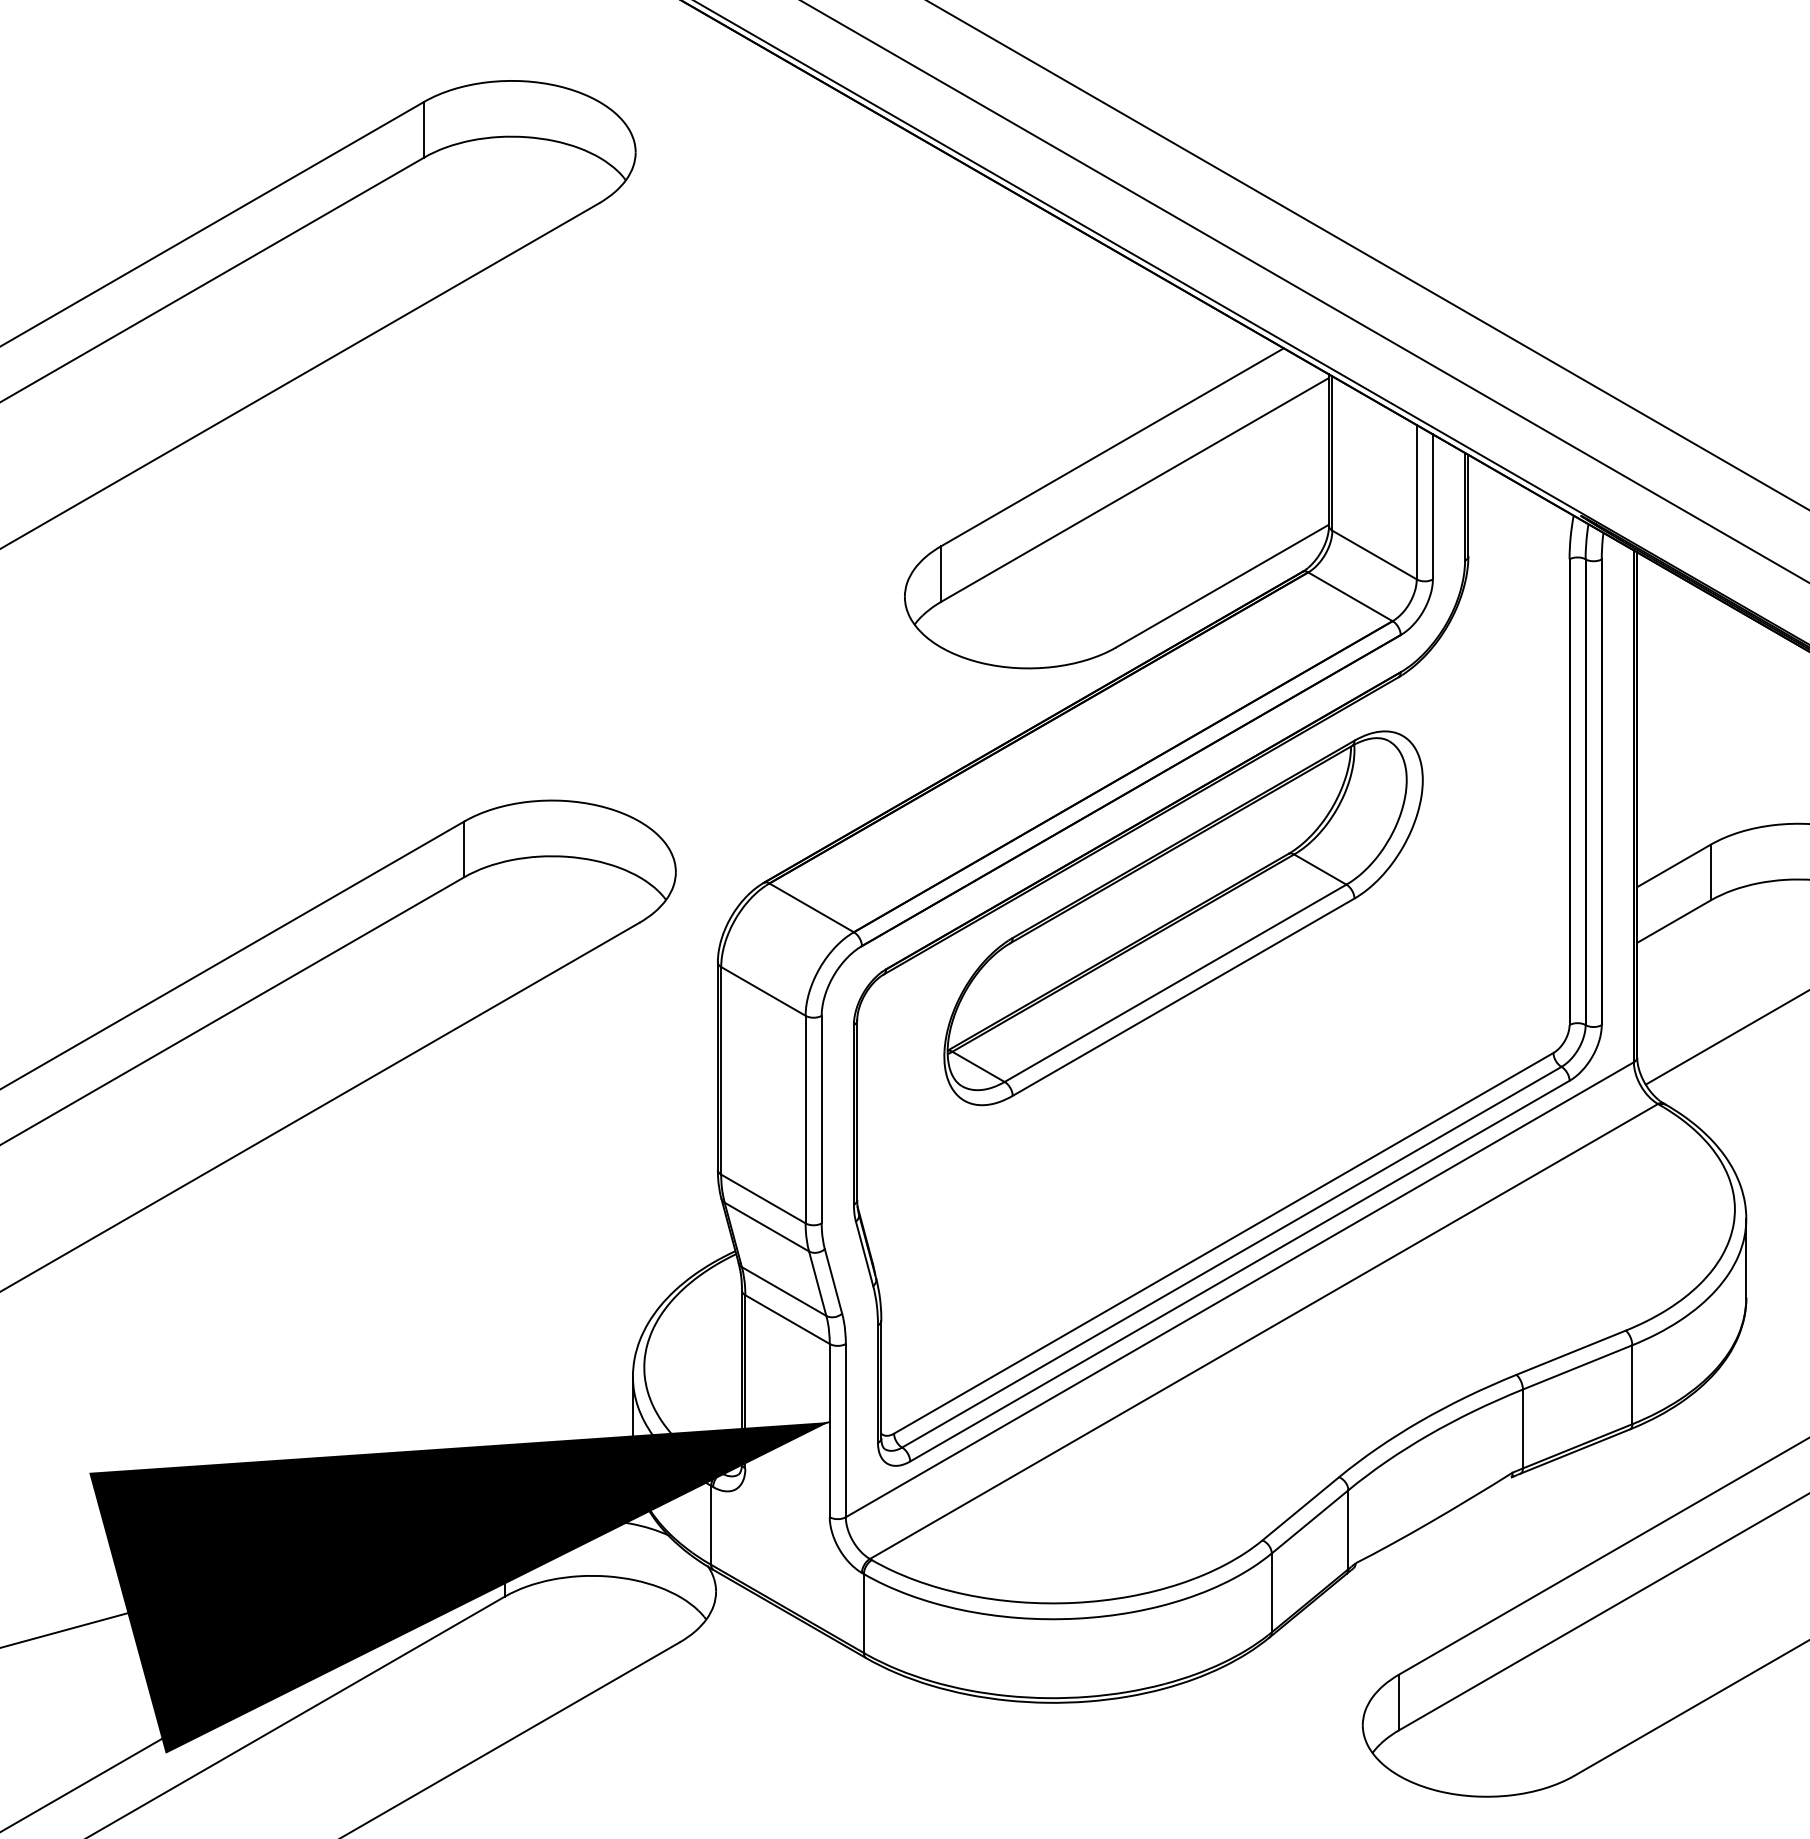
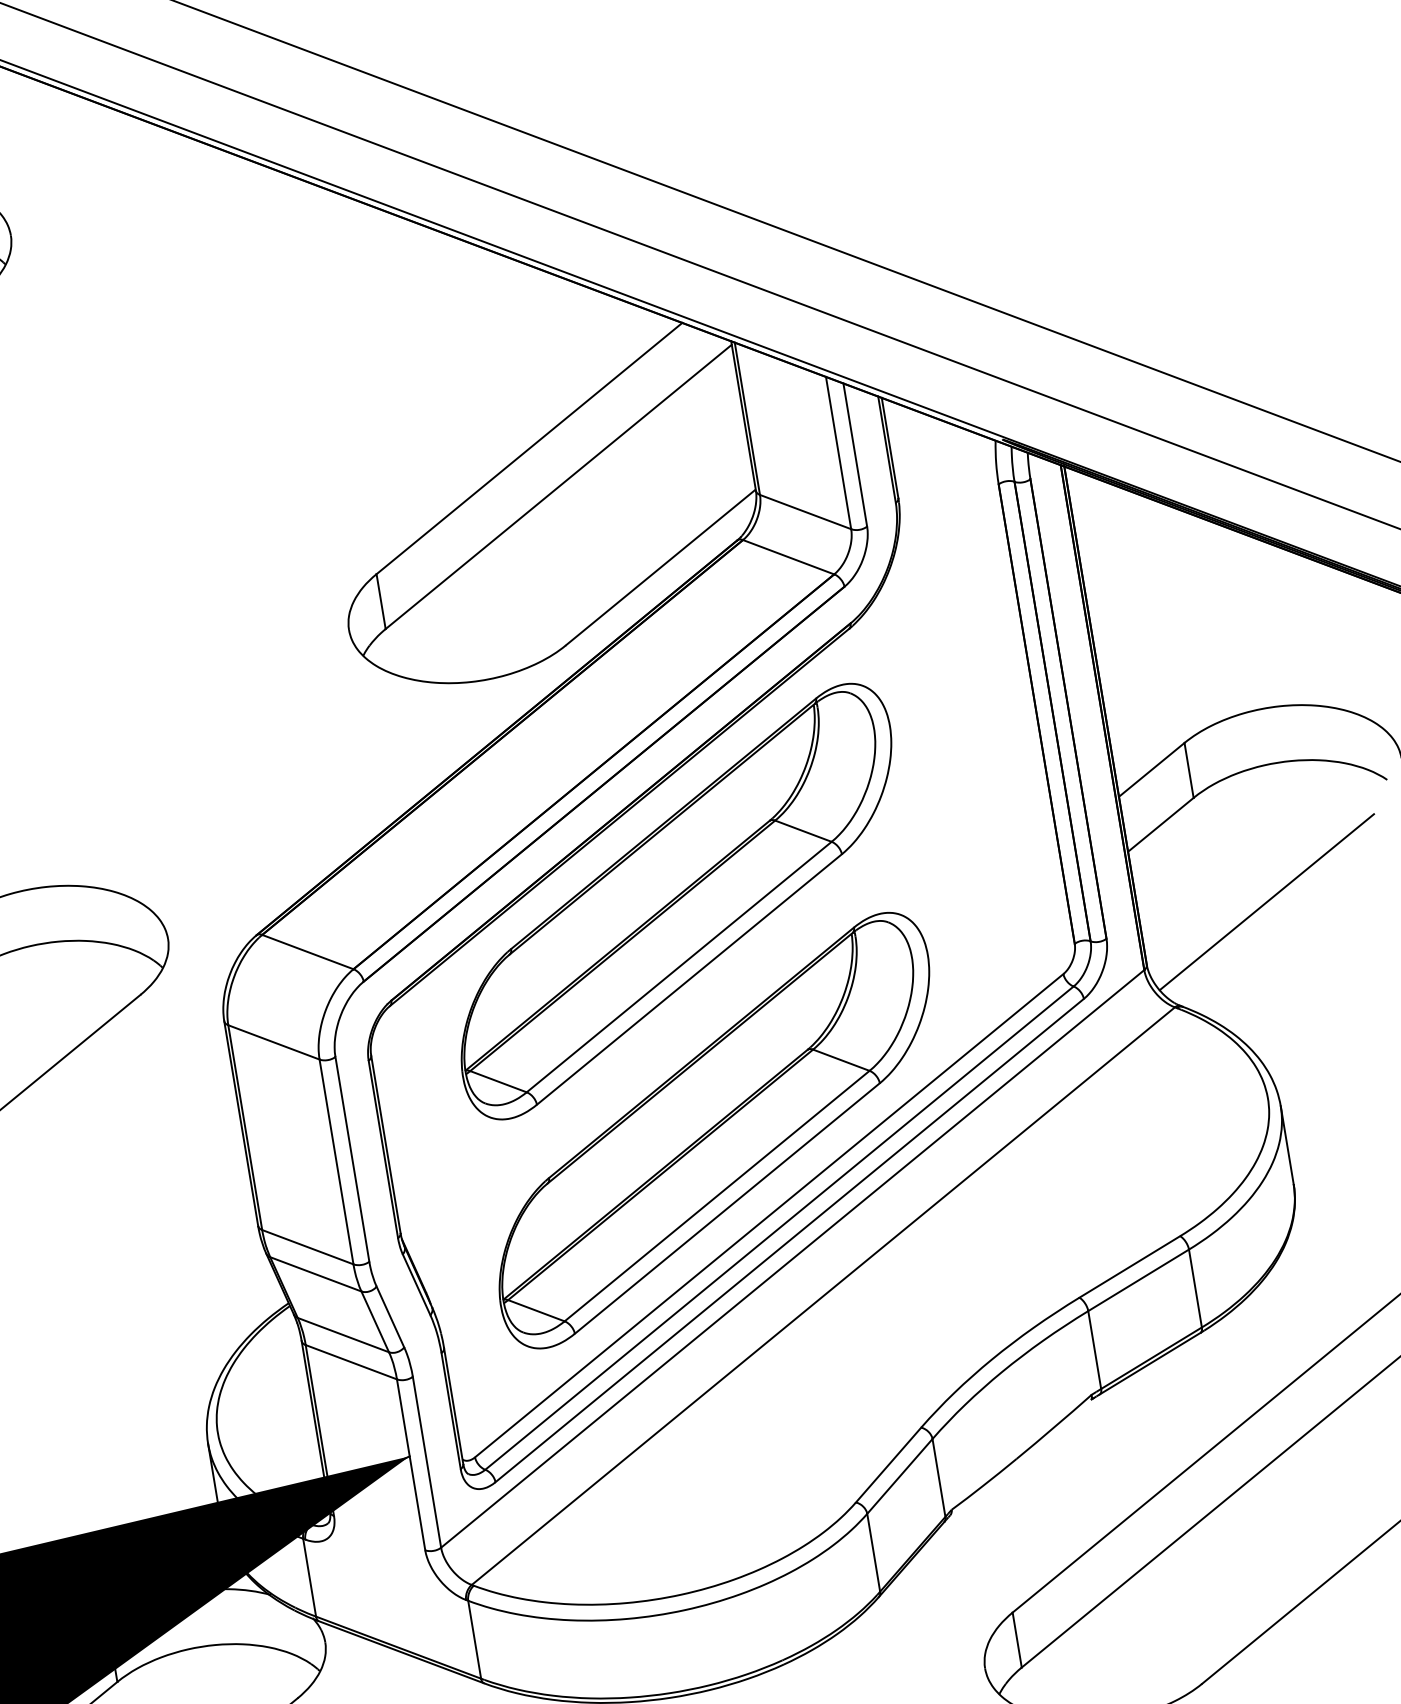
part: (1183, 1150) -> (714, 1130), added

